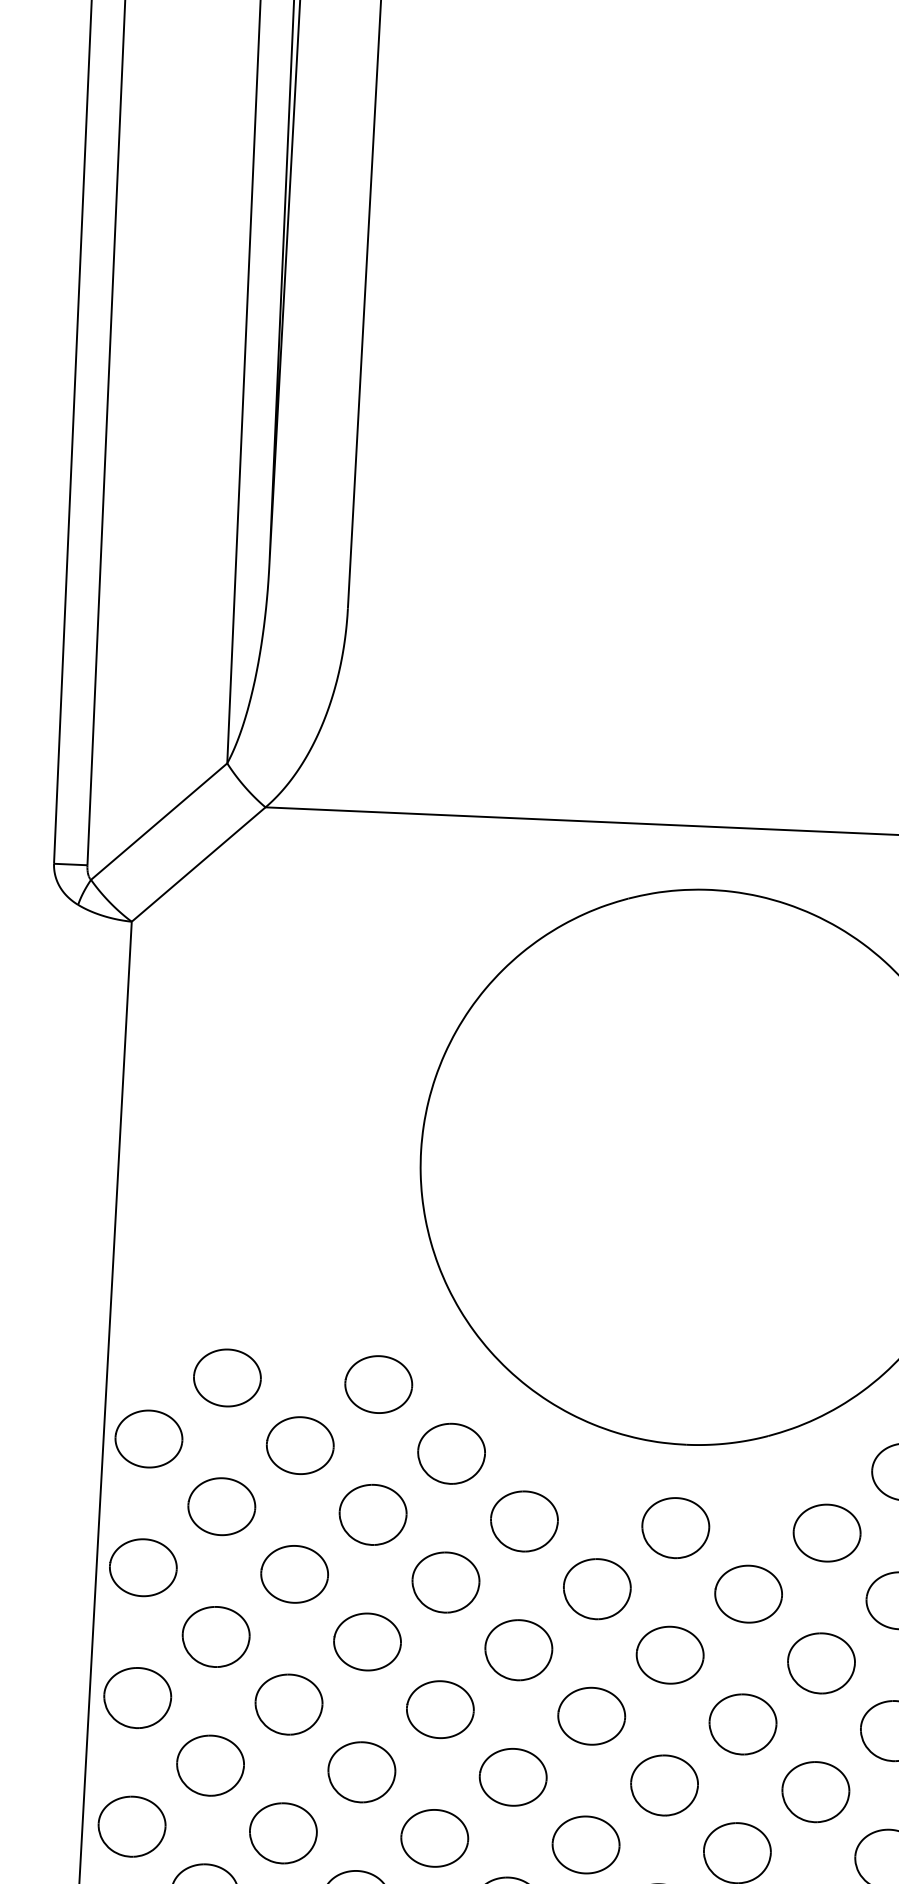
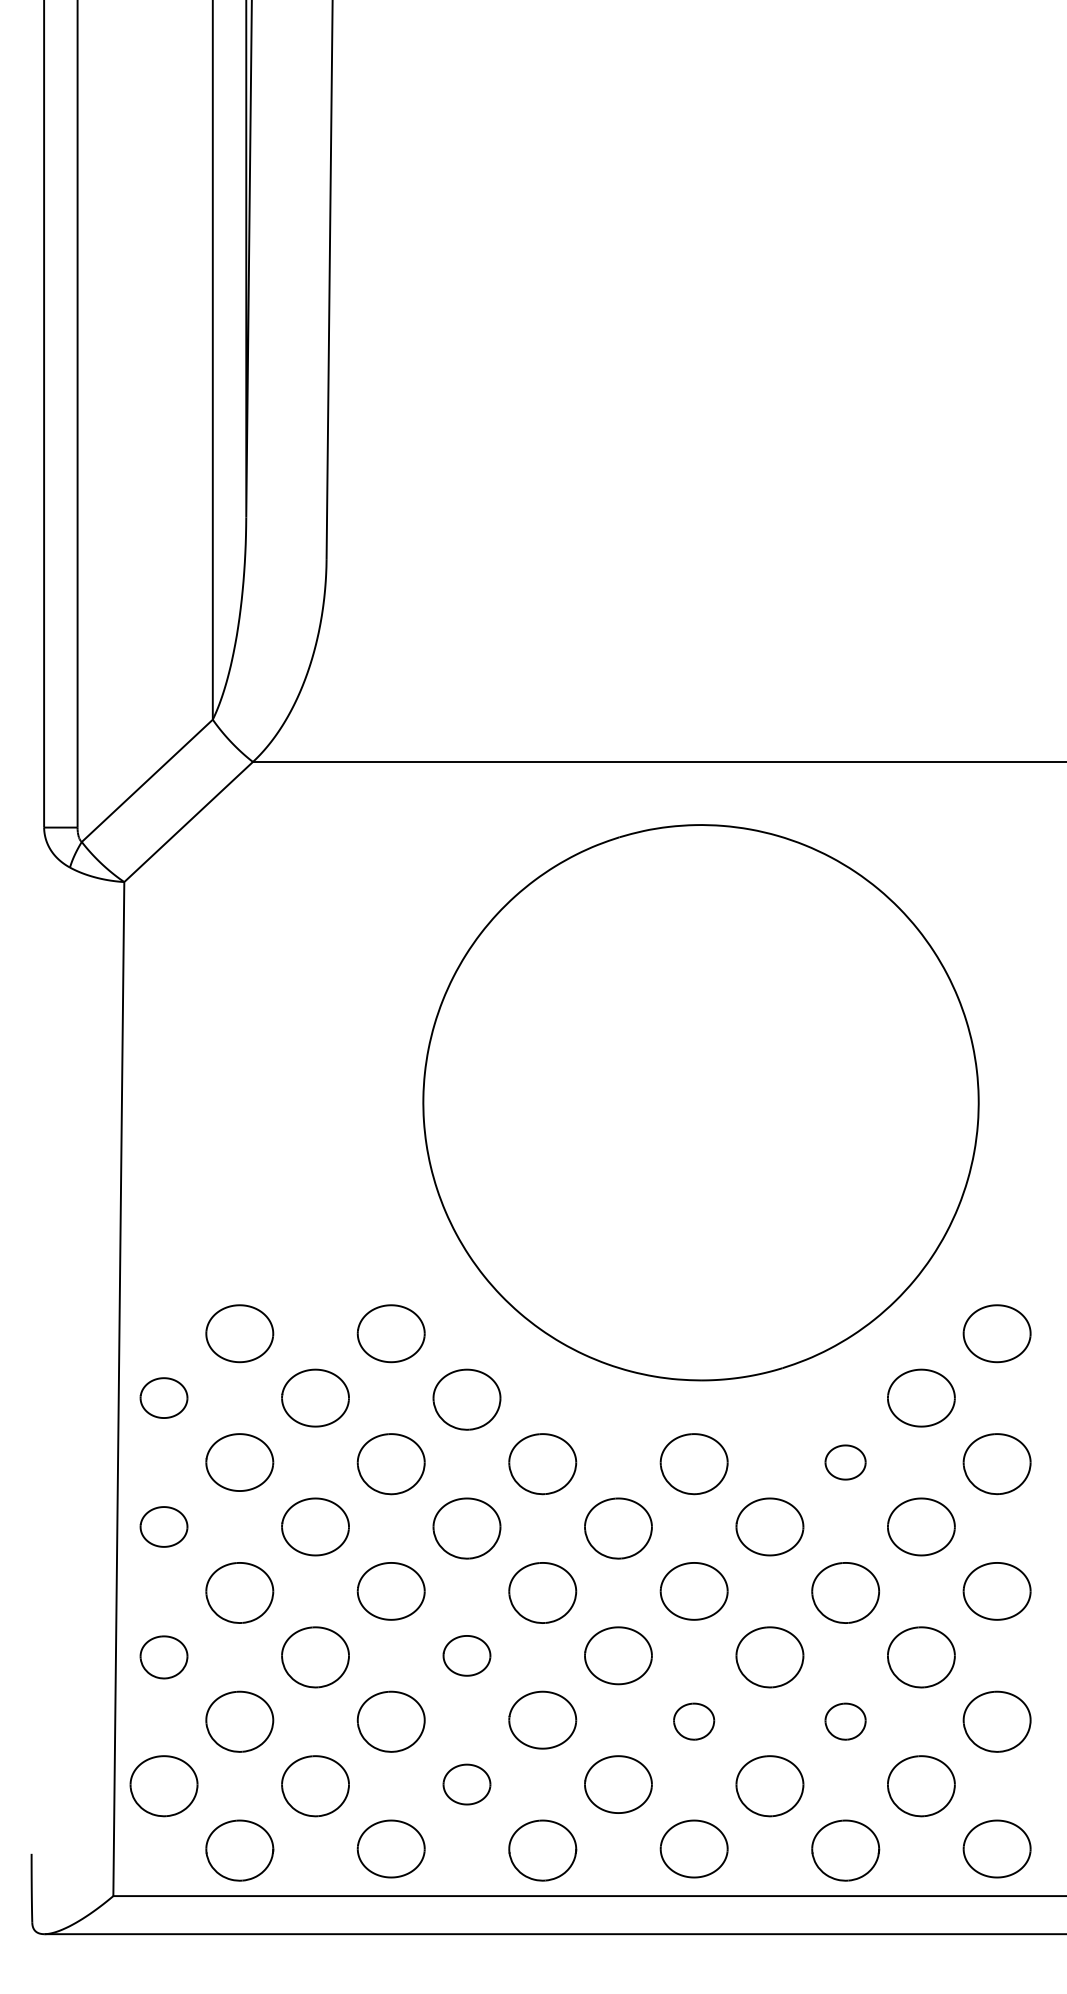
part: (148, 1438) -> (163, 1397), size x0.7
part: (826, 1533) -> (845, 1462), size x0.6
part: (142, 1567) -> (163, 1526), size x0.7
part: (137, 1698) -> (163, 1657), size x0.7
part: (439, 1709) -> (466, 1655), size x0.7
part: (663, 1785) -> (693, 1721), size x0.6
part: (815, 1791) -> (845, 1721), size x0.6
part: (434, 1838) -> (466, 1784), size x0.7

